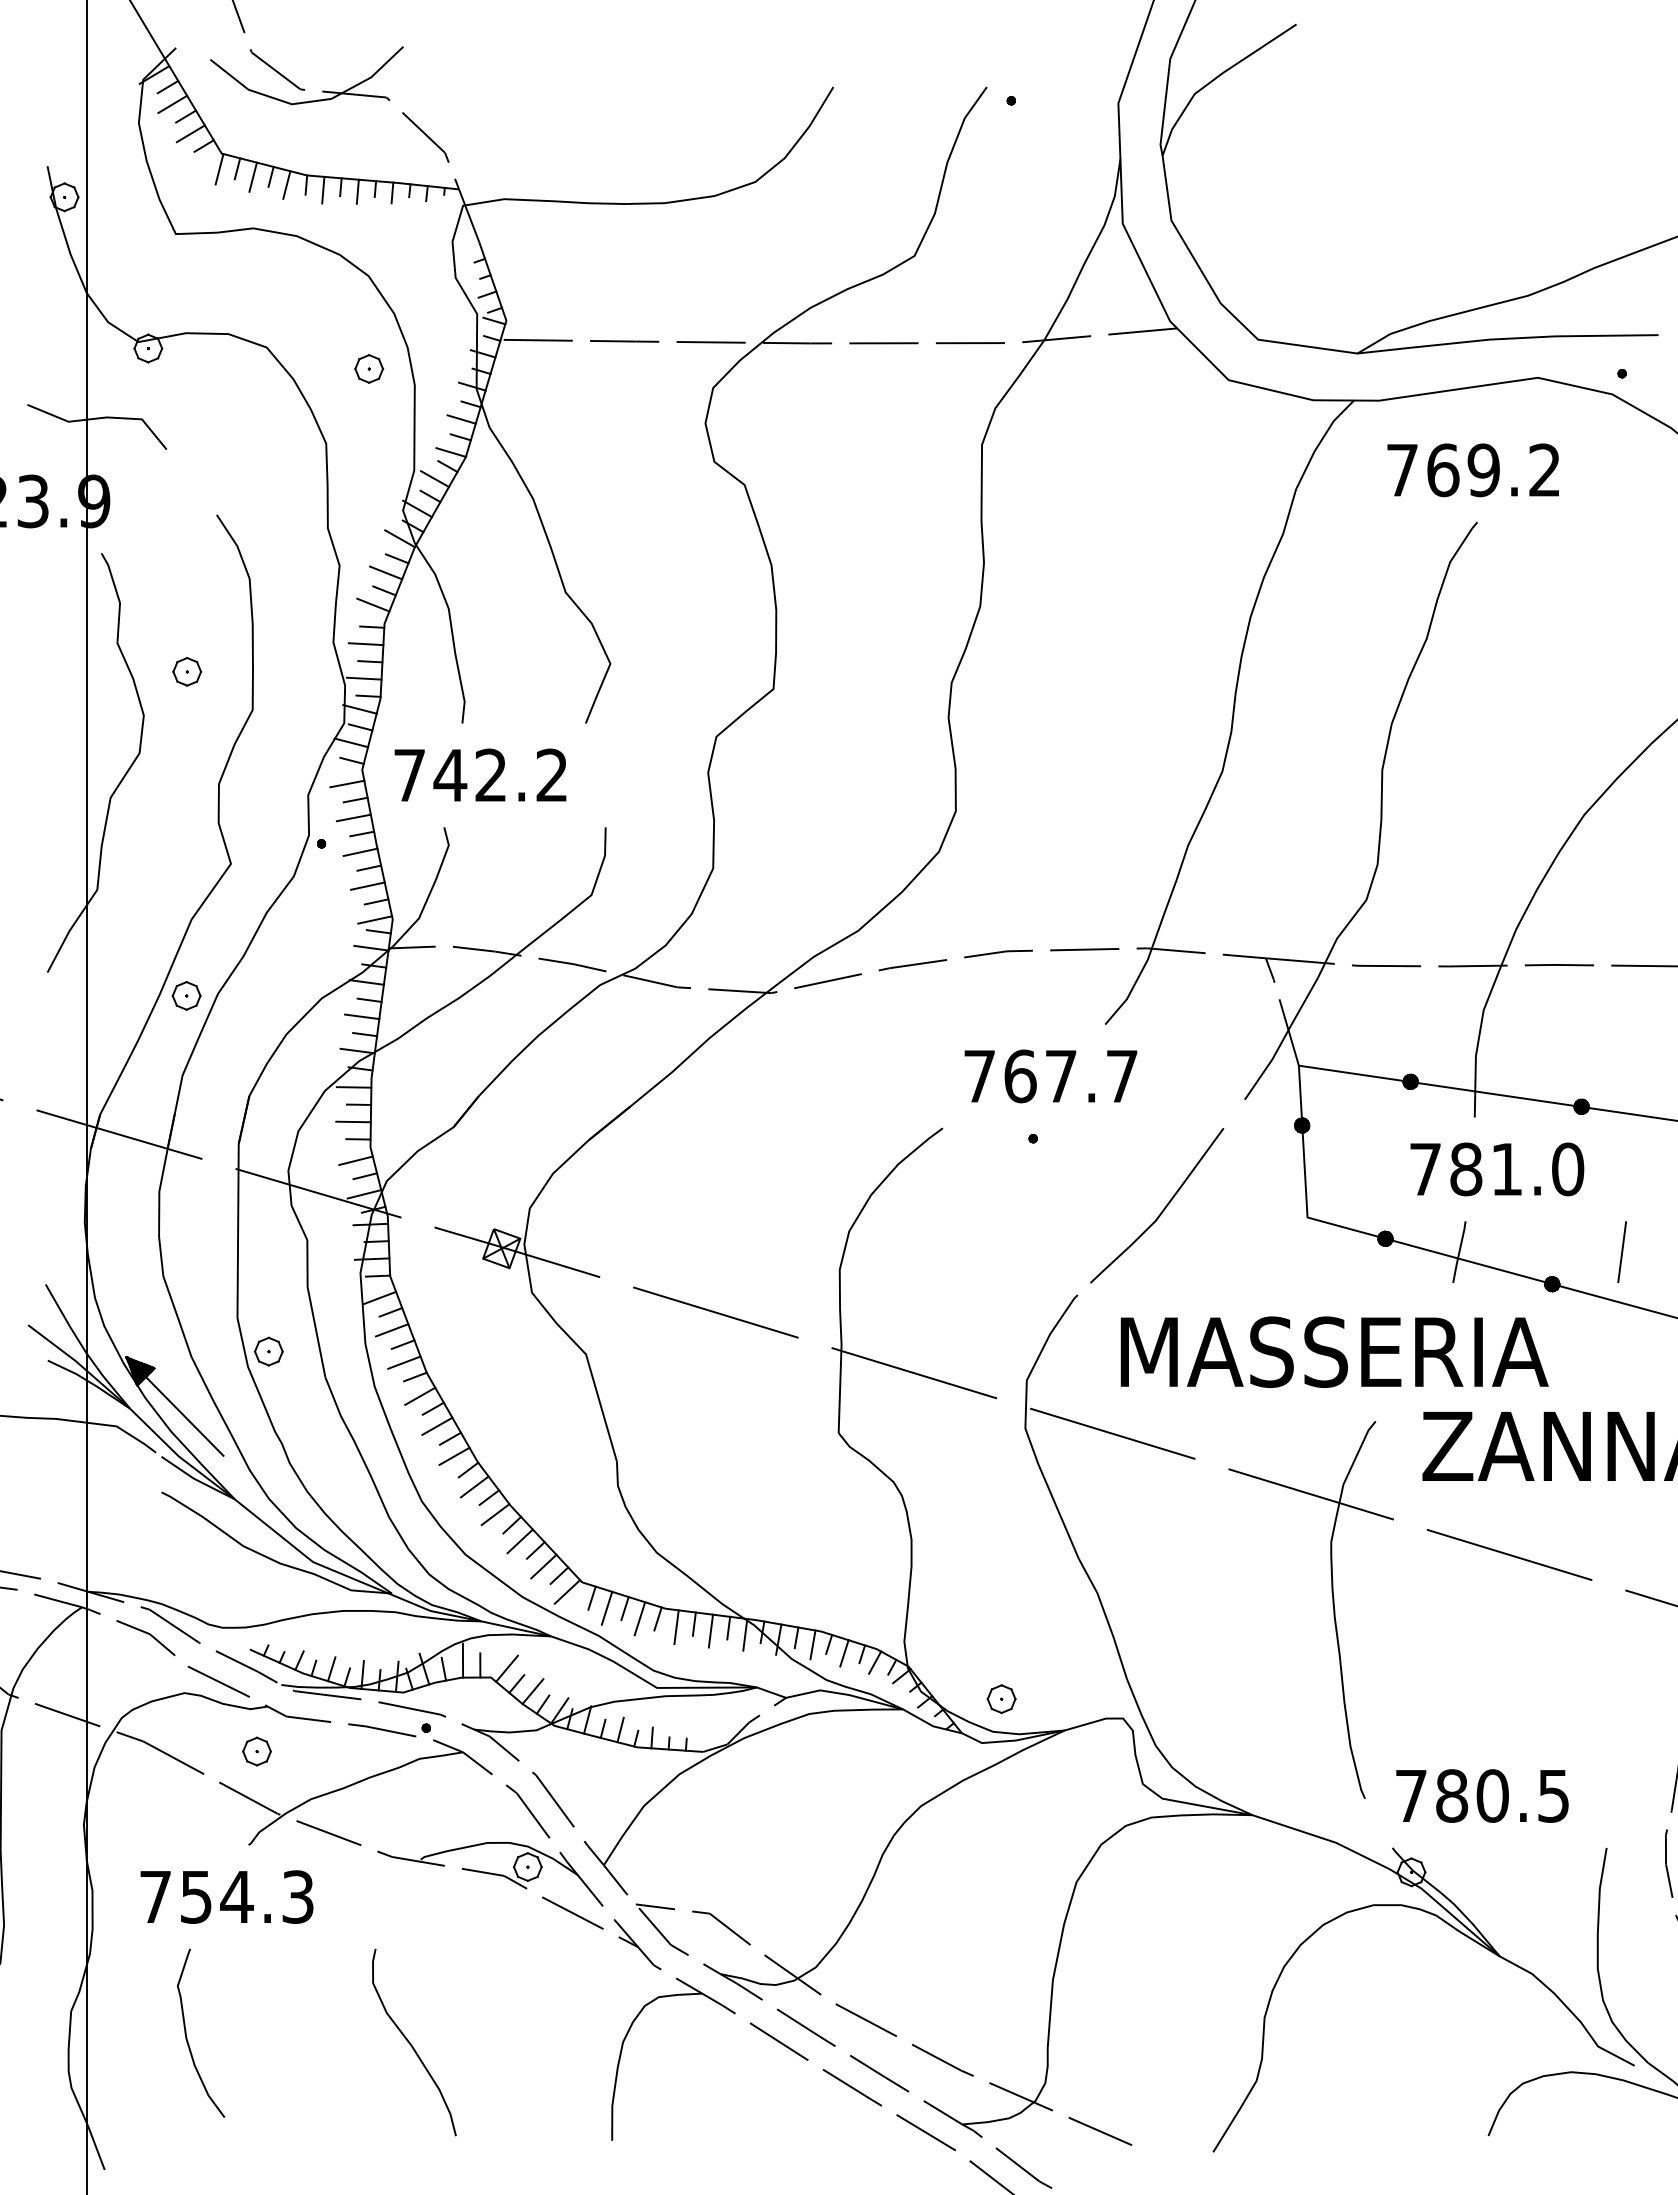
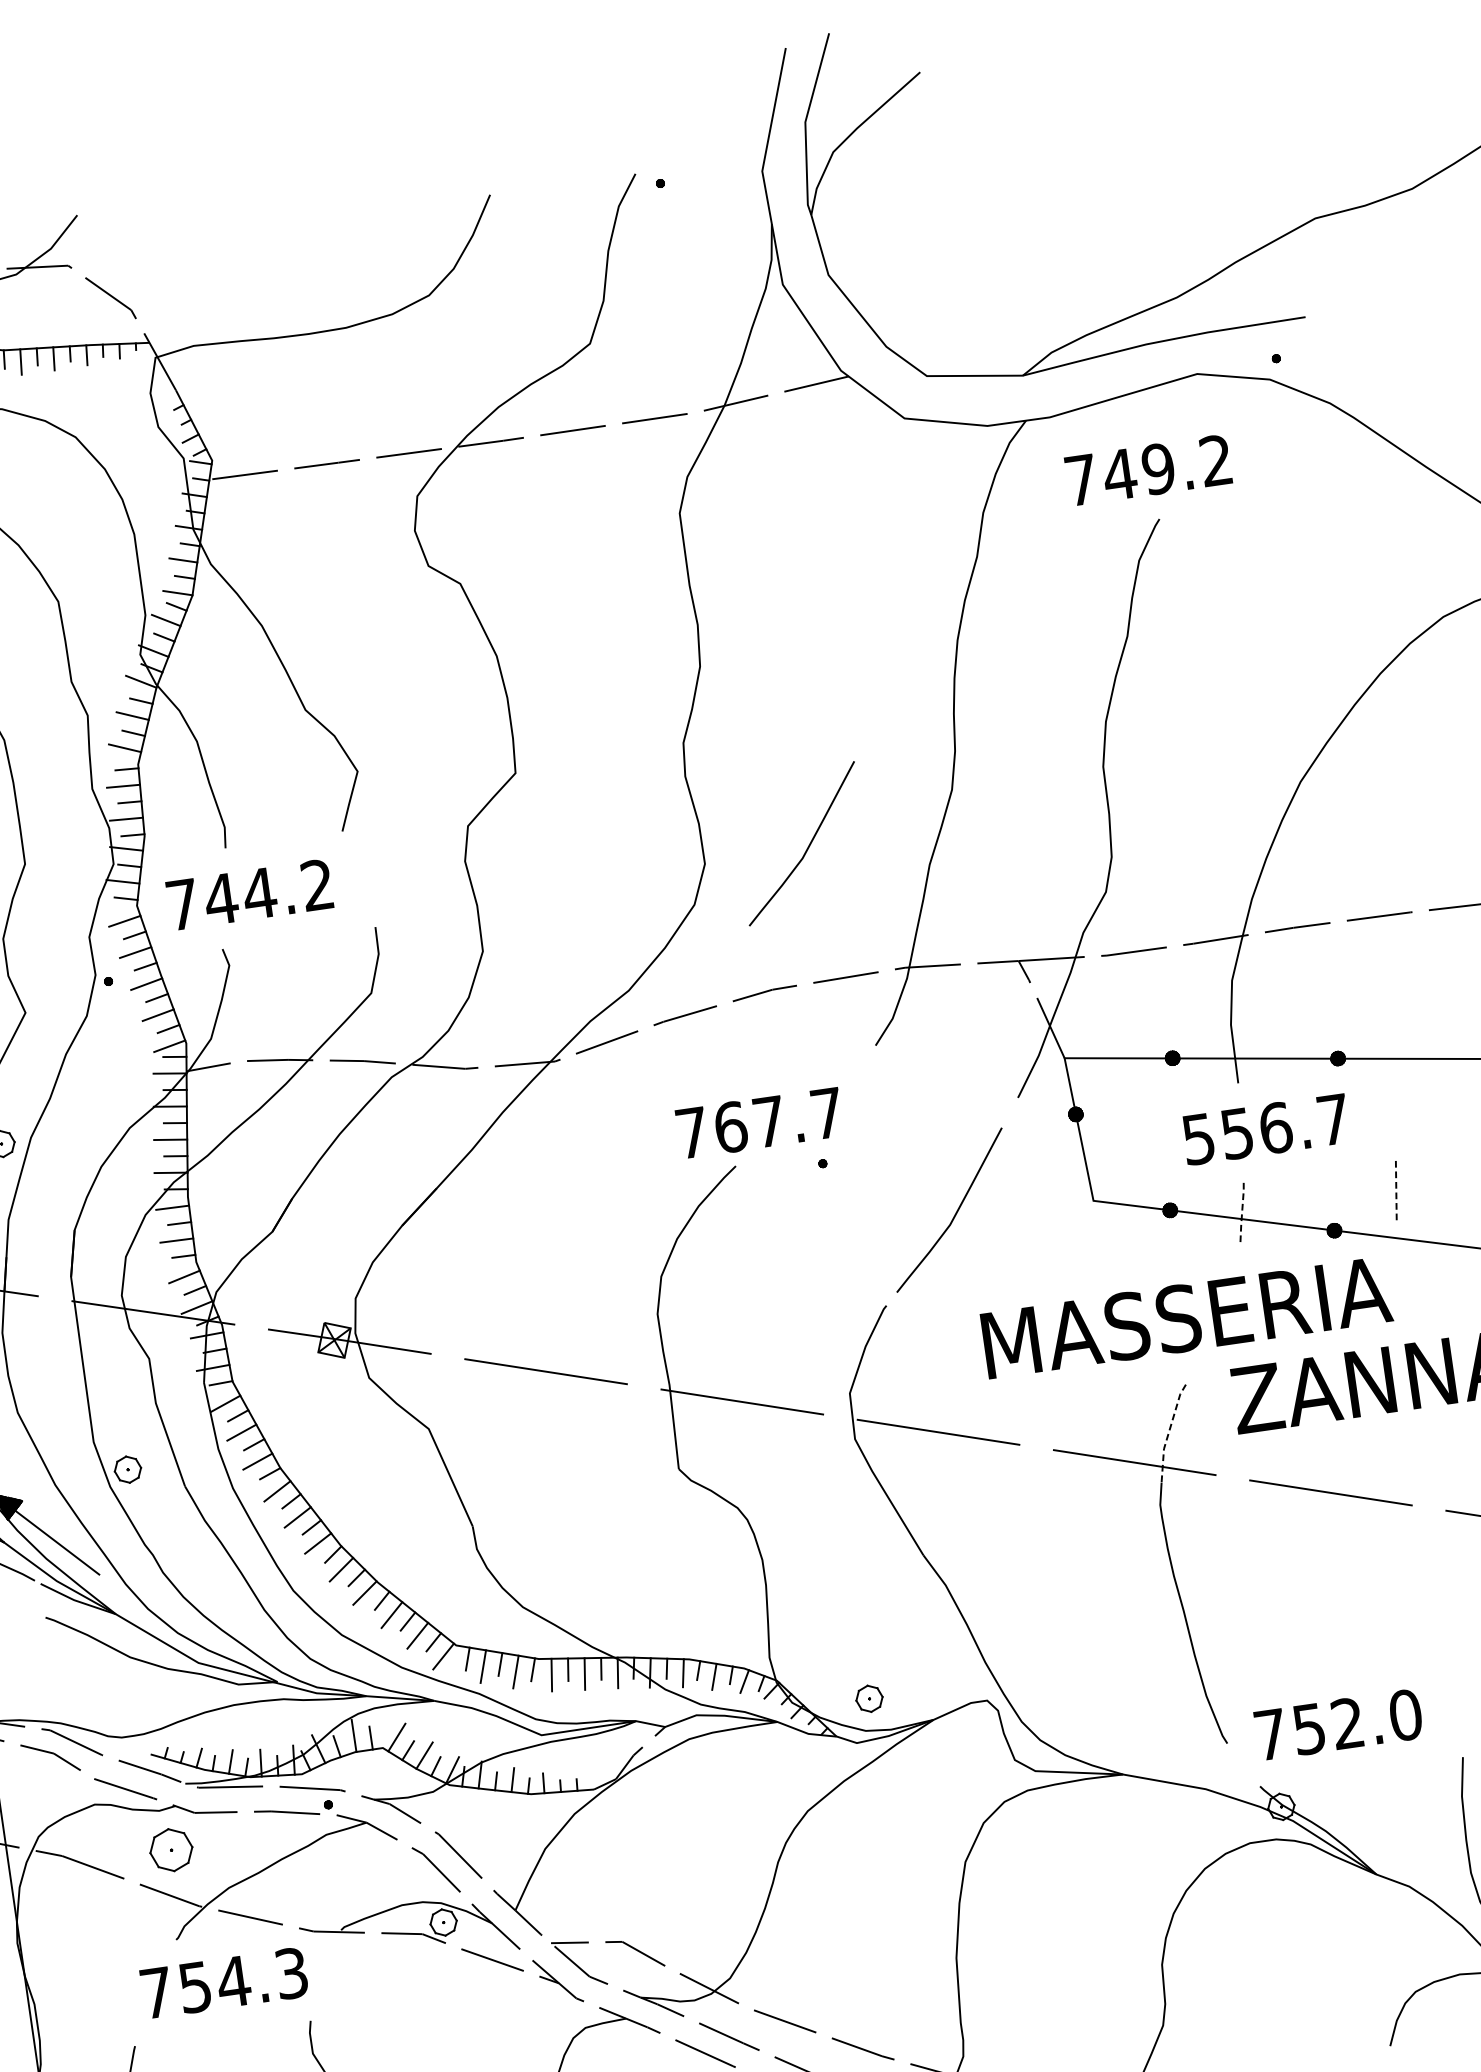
part: (369, 368) -> (89, 524), removed
text: (1442, 470) -> (1119, 474), 769.2 -> 749.2
text: (490, 774) -> (259, 892), 742.2 -> 744.2
curve: (1065, 807) -> (808, 845), added
text: (1050, 1076) -> (759, 1123), moved
text: (1497, 1169) -> (1266, 1129), 781.0 -> 556.7
line: (1459, 1252) -> (1242, 1213), solid -> dashed
line: (1622, 1252) -> (1396, 1191), solid -> dashed
text: (1334, 1351) -> (1186, 1316), moved
line: (1350, 1468) -> (1168, 1432), solid -> dashed
part: (256, 1751) -> (170, 1850), size x1.6
text: (1502, 1795) -> (1357, 1721), 780.5 -> 752.0
text: (226, 1896) -> (223, 1982), moved

